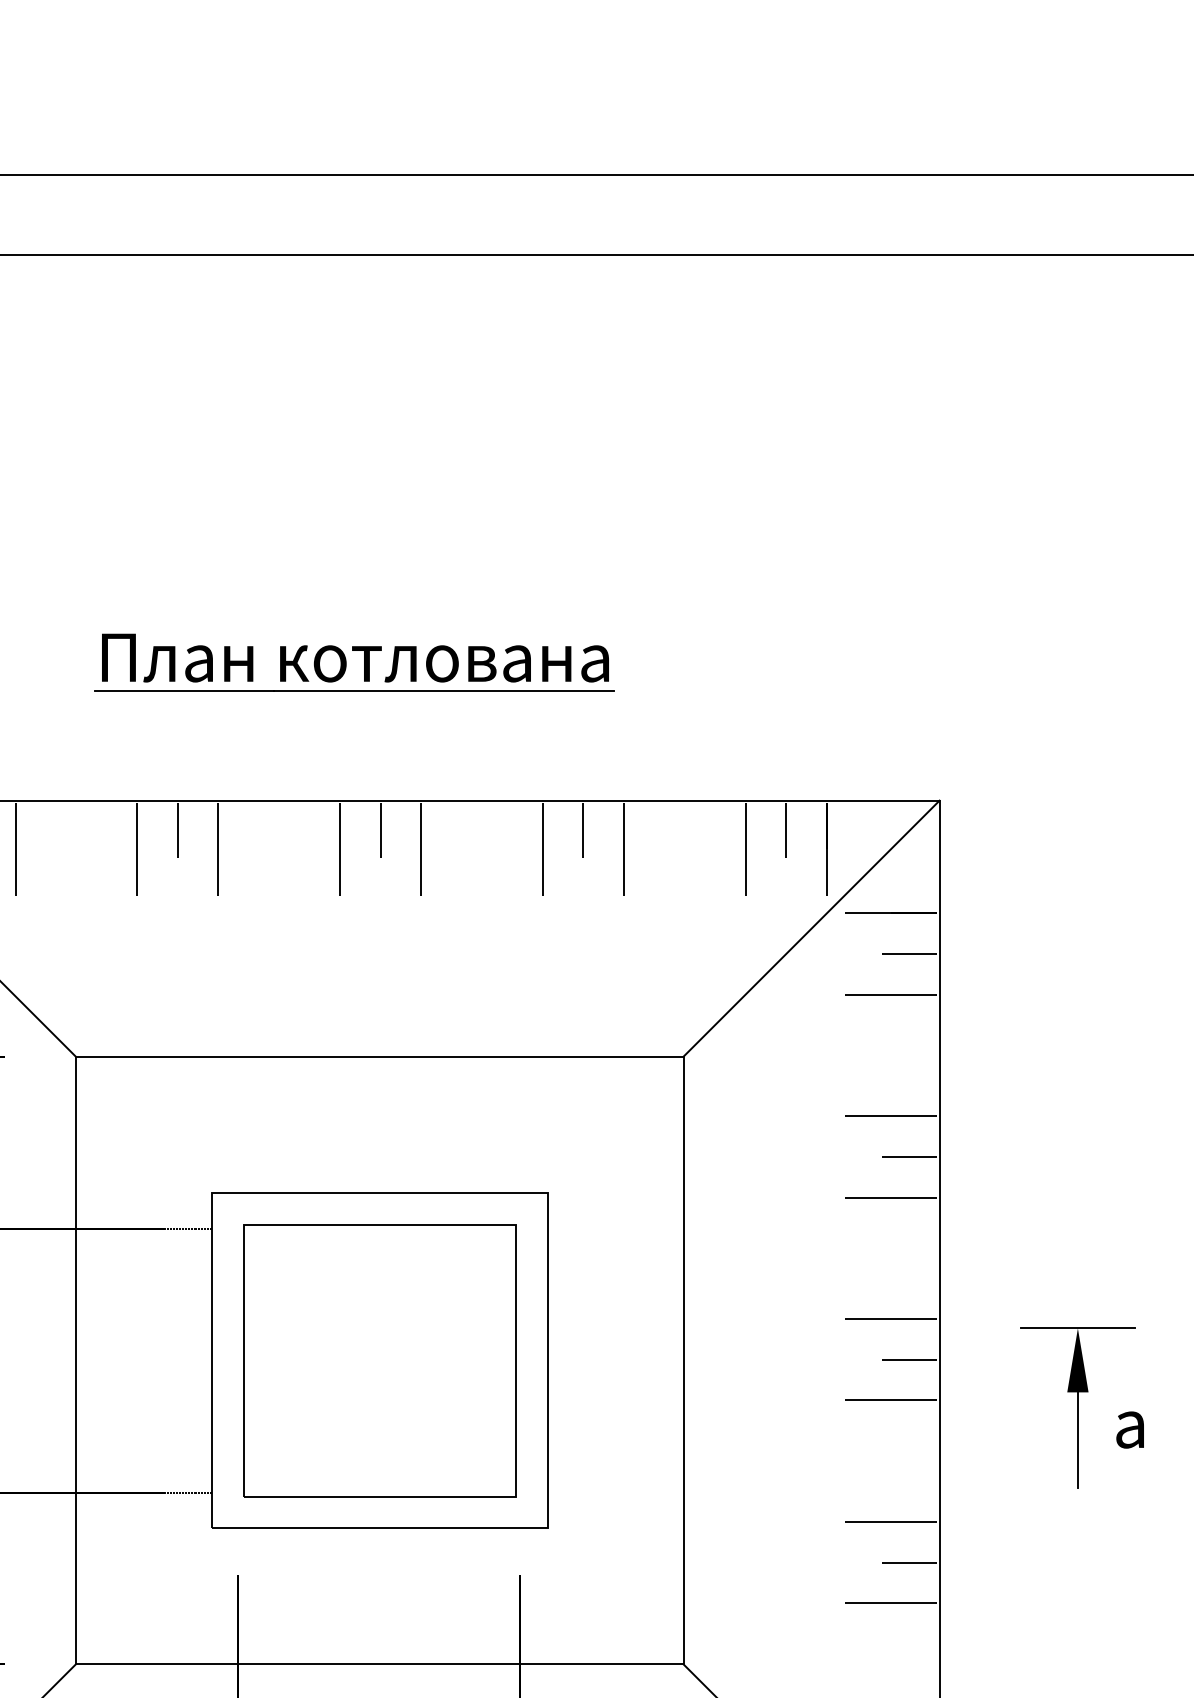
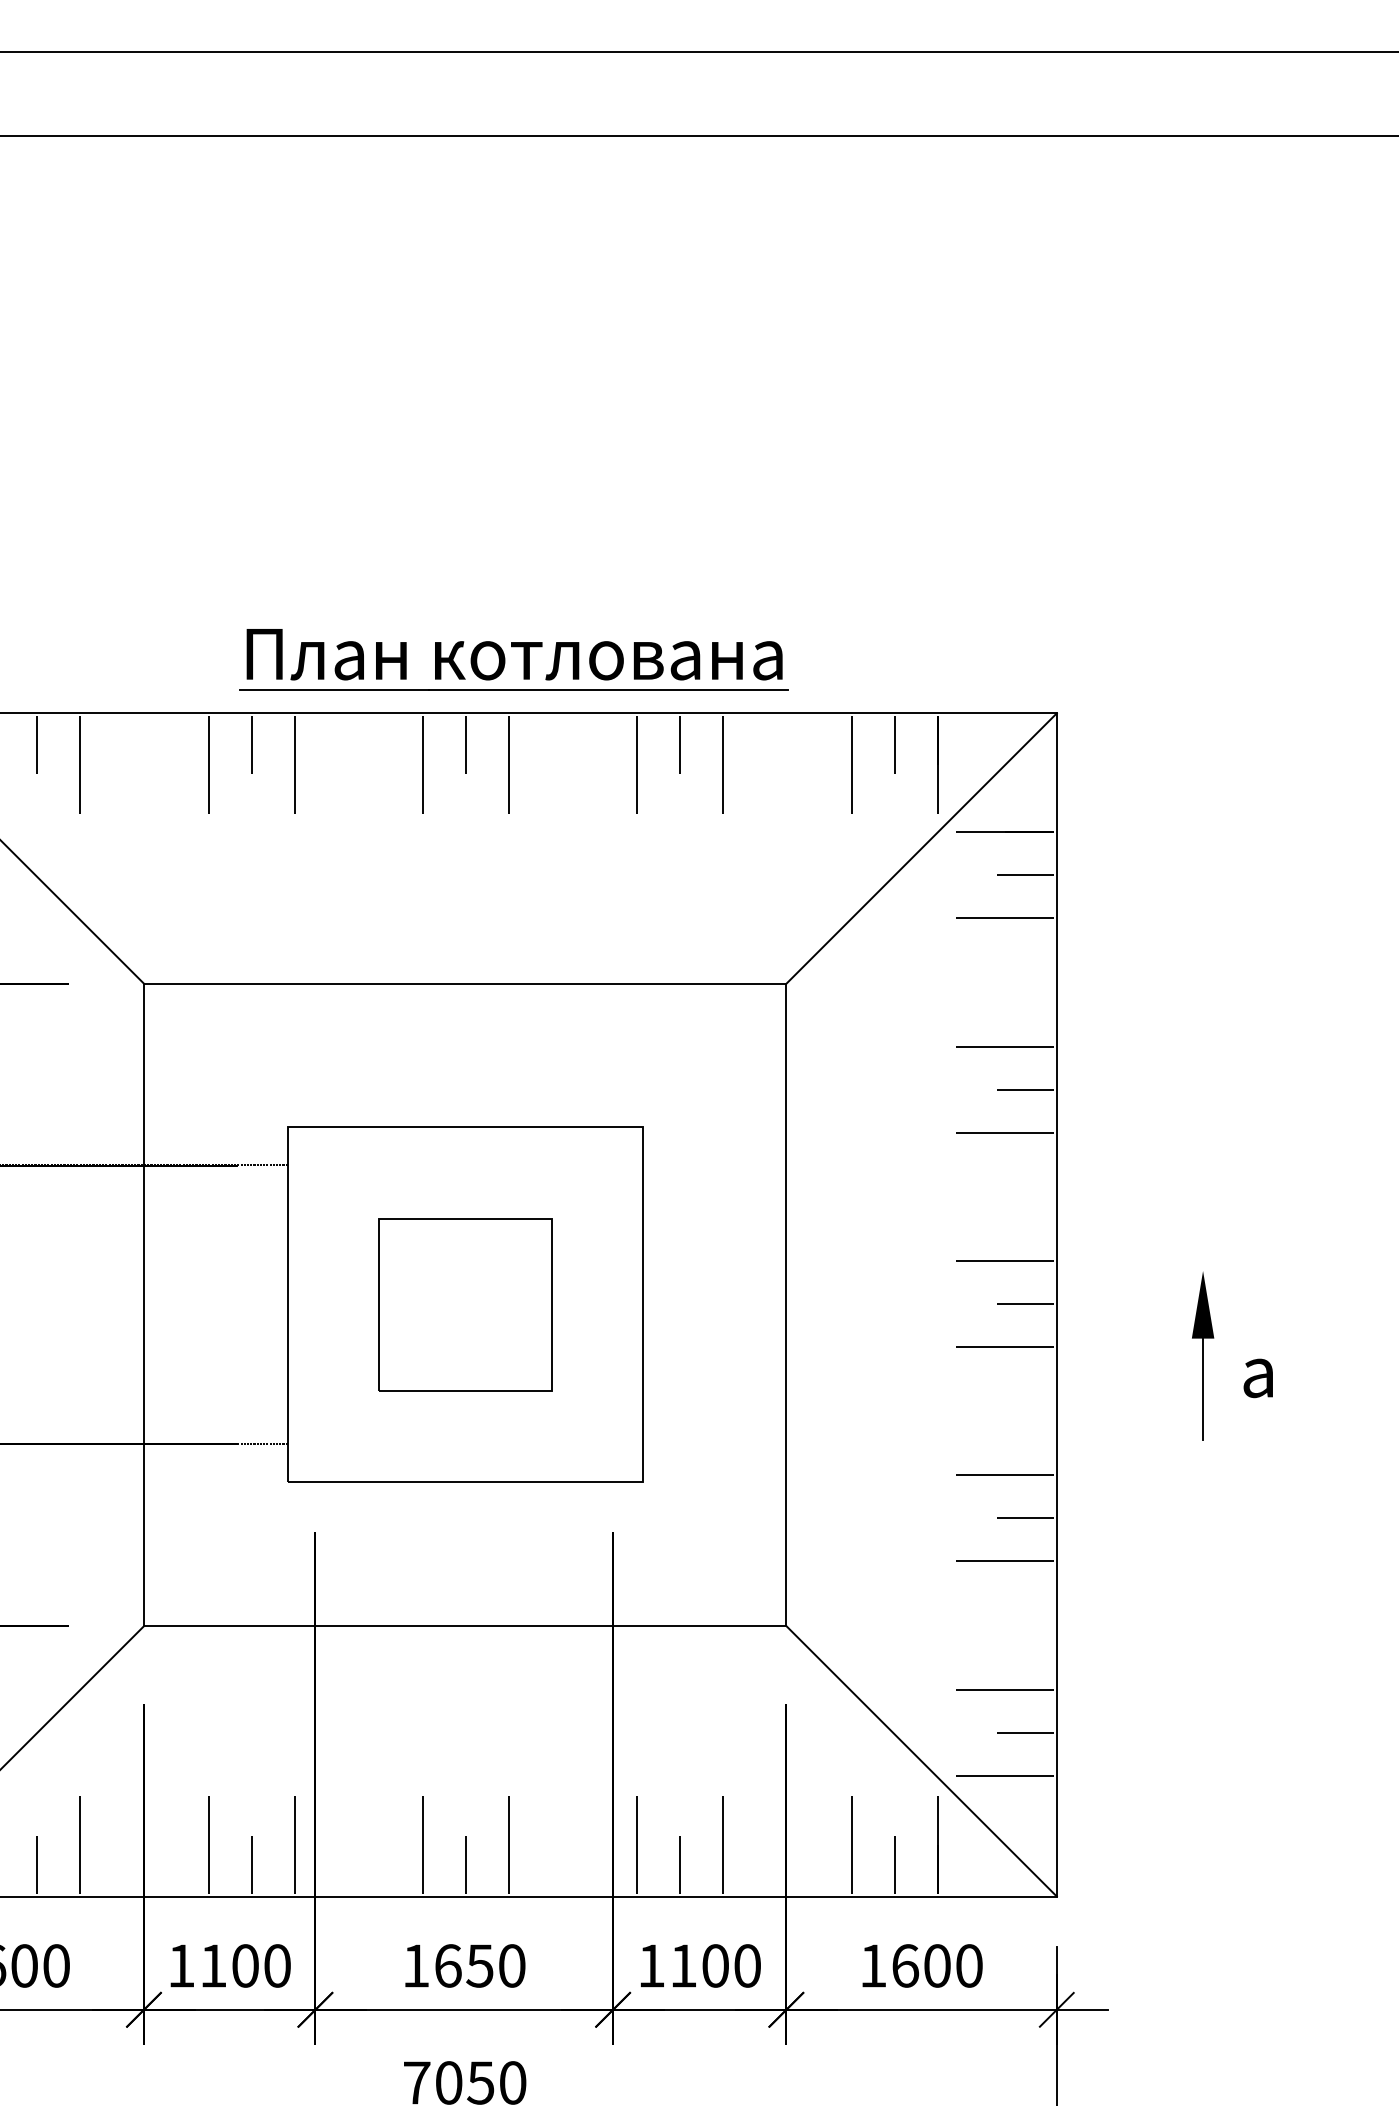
part: (346, 662) -> (505, 659), moved
line: (1078, 1328) -> (1203, 1271), removed
part: (379, 1360) -> (465, 1304), size x0.6

